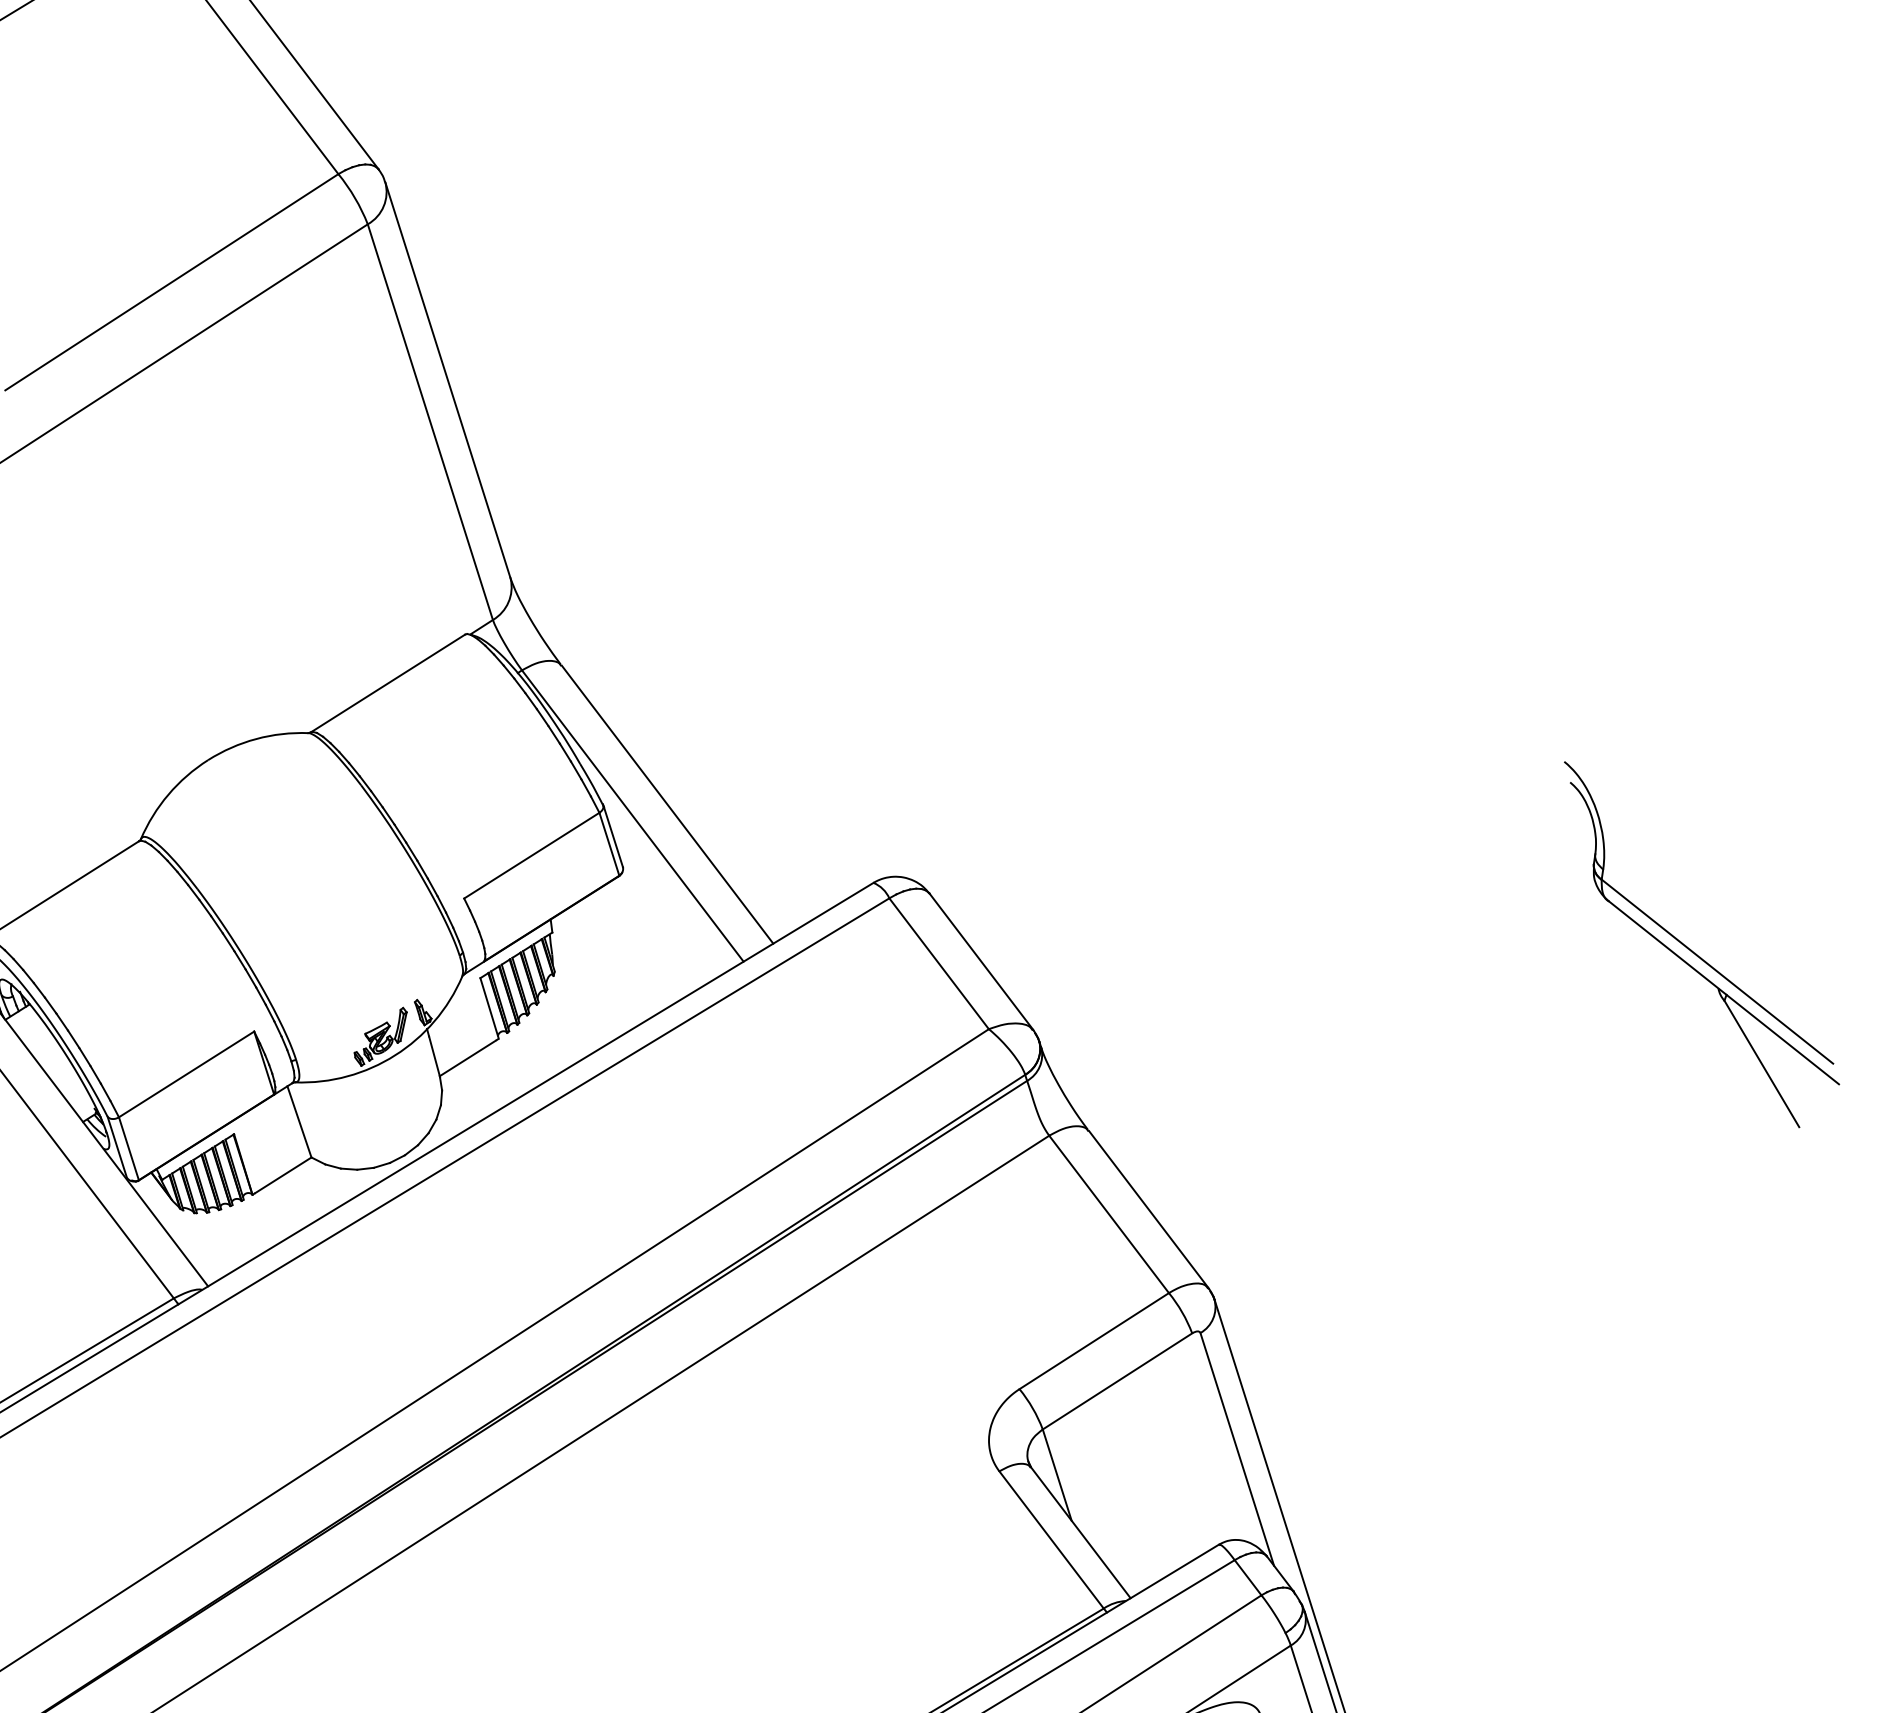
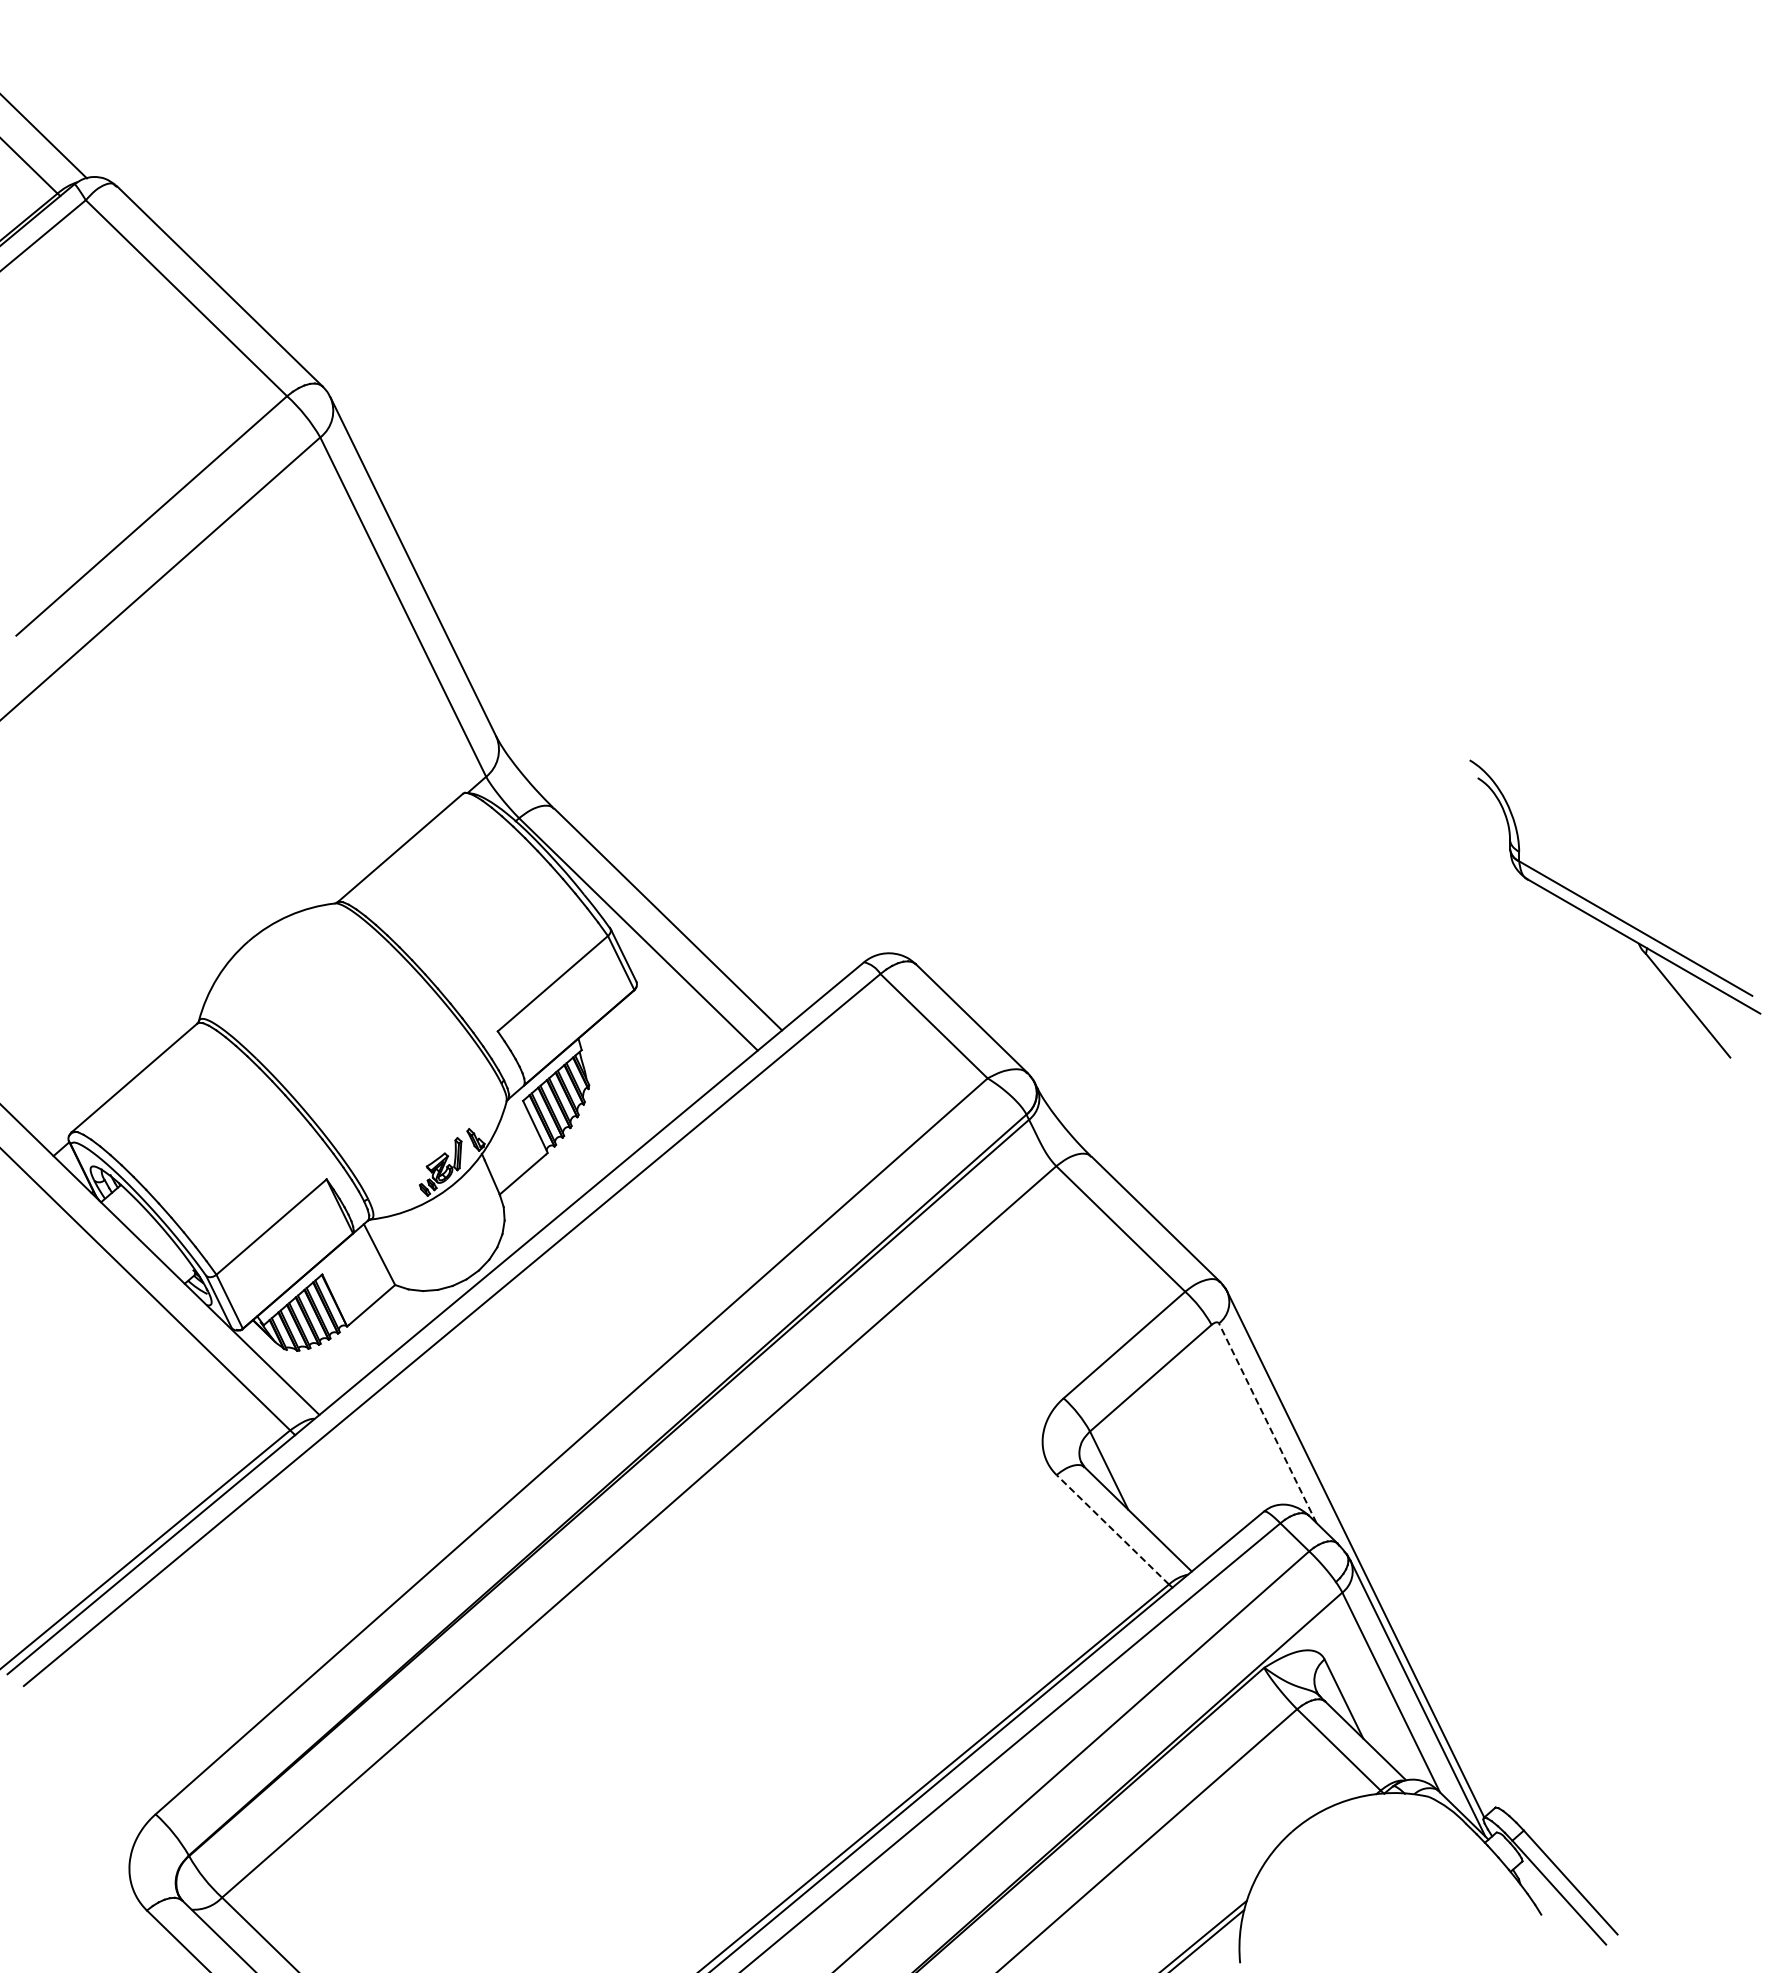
line: (1237, 1448) -> (1267, 1422), solid -> dashed
line: (1051, 1539) -> (1112, 1529), solid -> dashed

